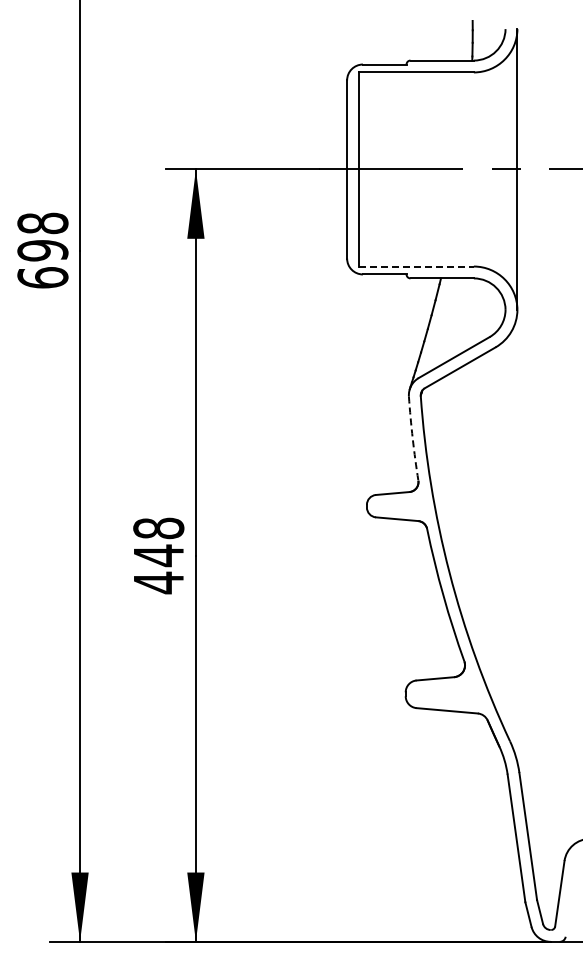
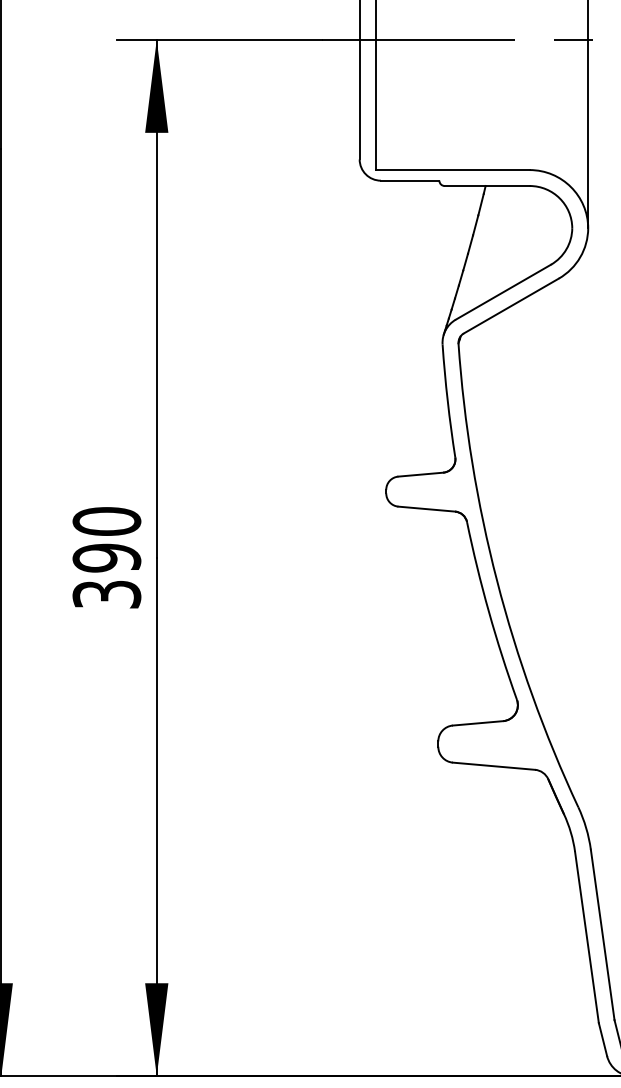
line: (416, 266) -> (452, 170), dashed -> solid
arc: (412, 438) -> (447, 400), dashed -> solid
text: (158, 555) -> (106, 557), 448 -> 390

